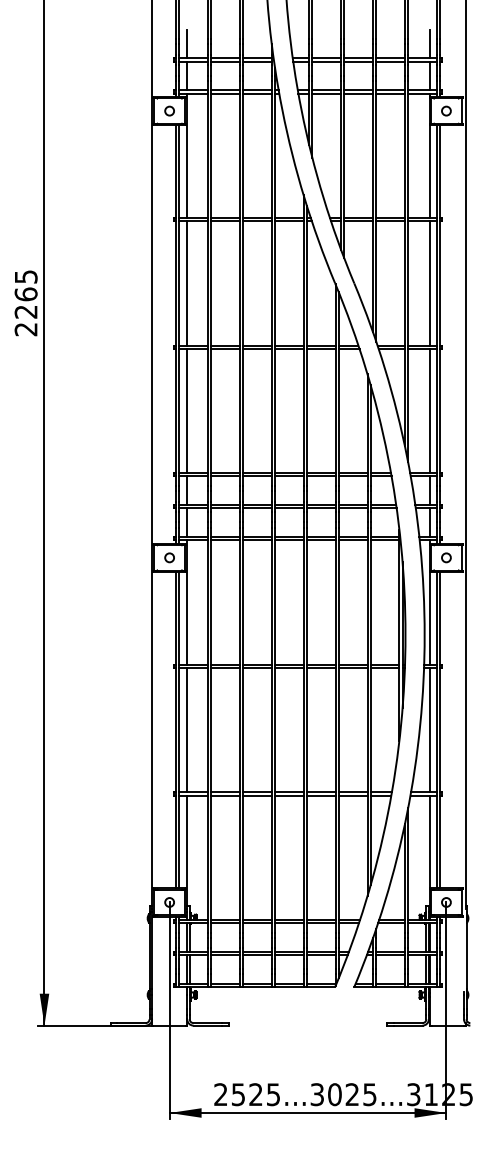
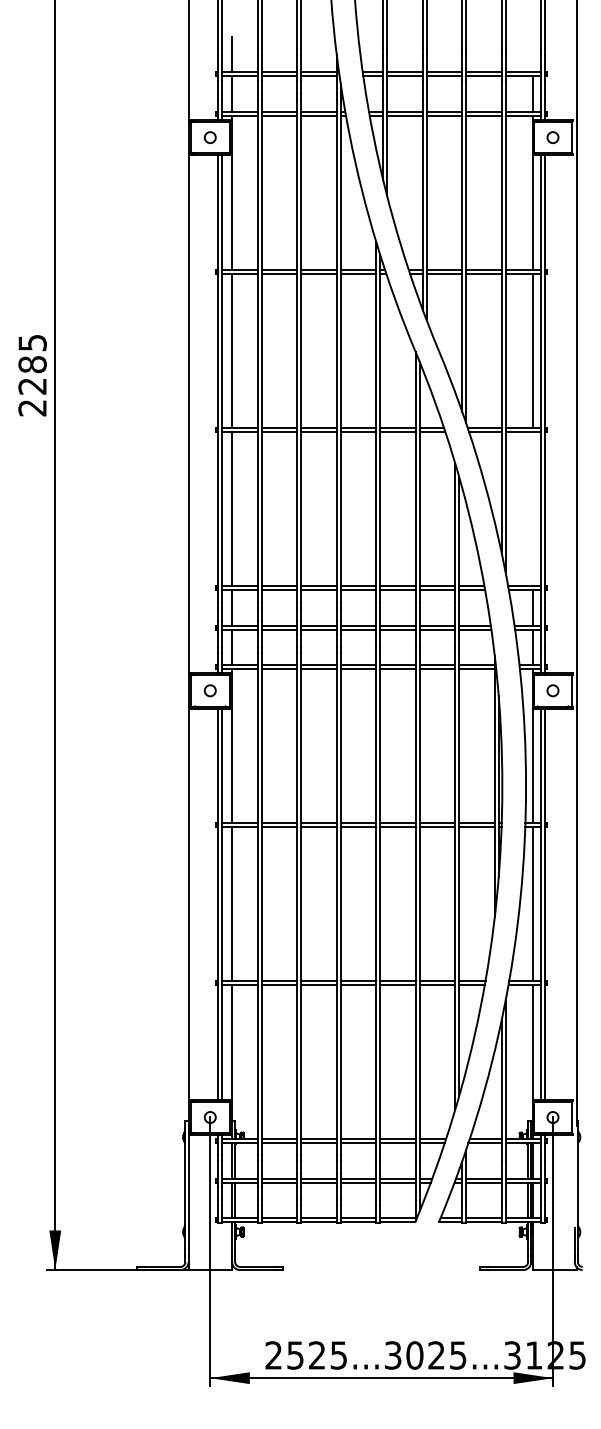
line: (430, 43) -> (533, 53), removed
text: (25, 294) -> (31, 364), 2265 -> 2285
line: (430, 410) -> (533, 508), removed

